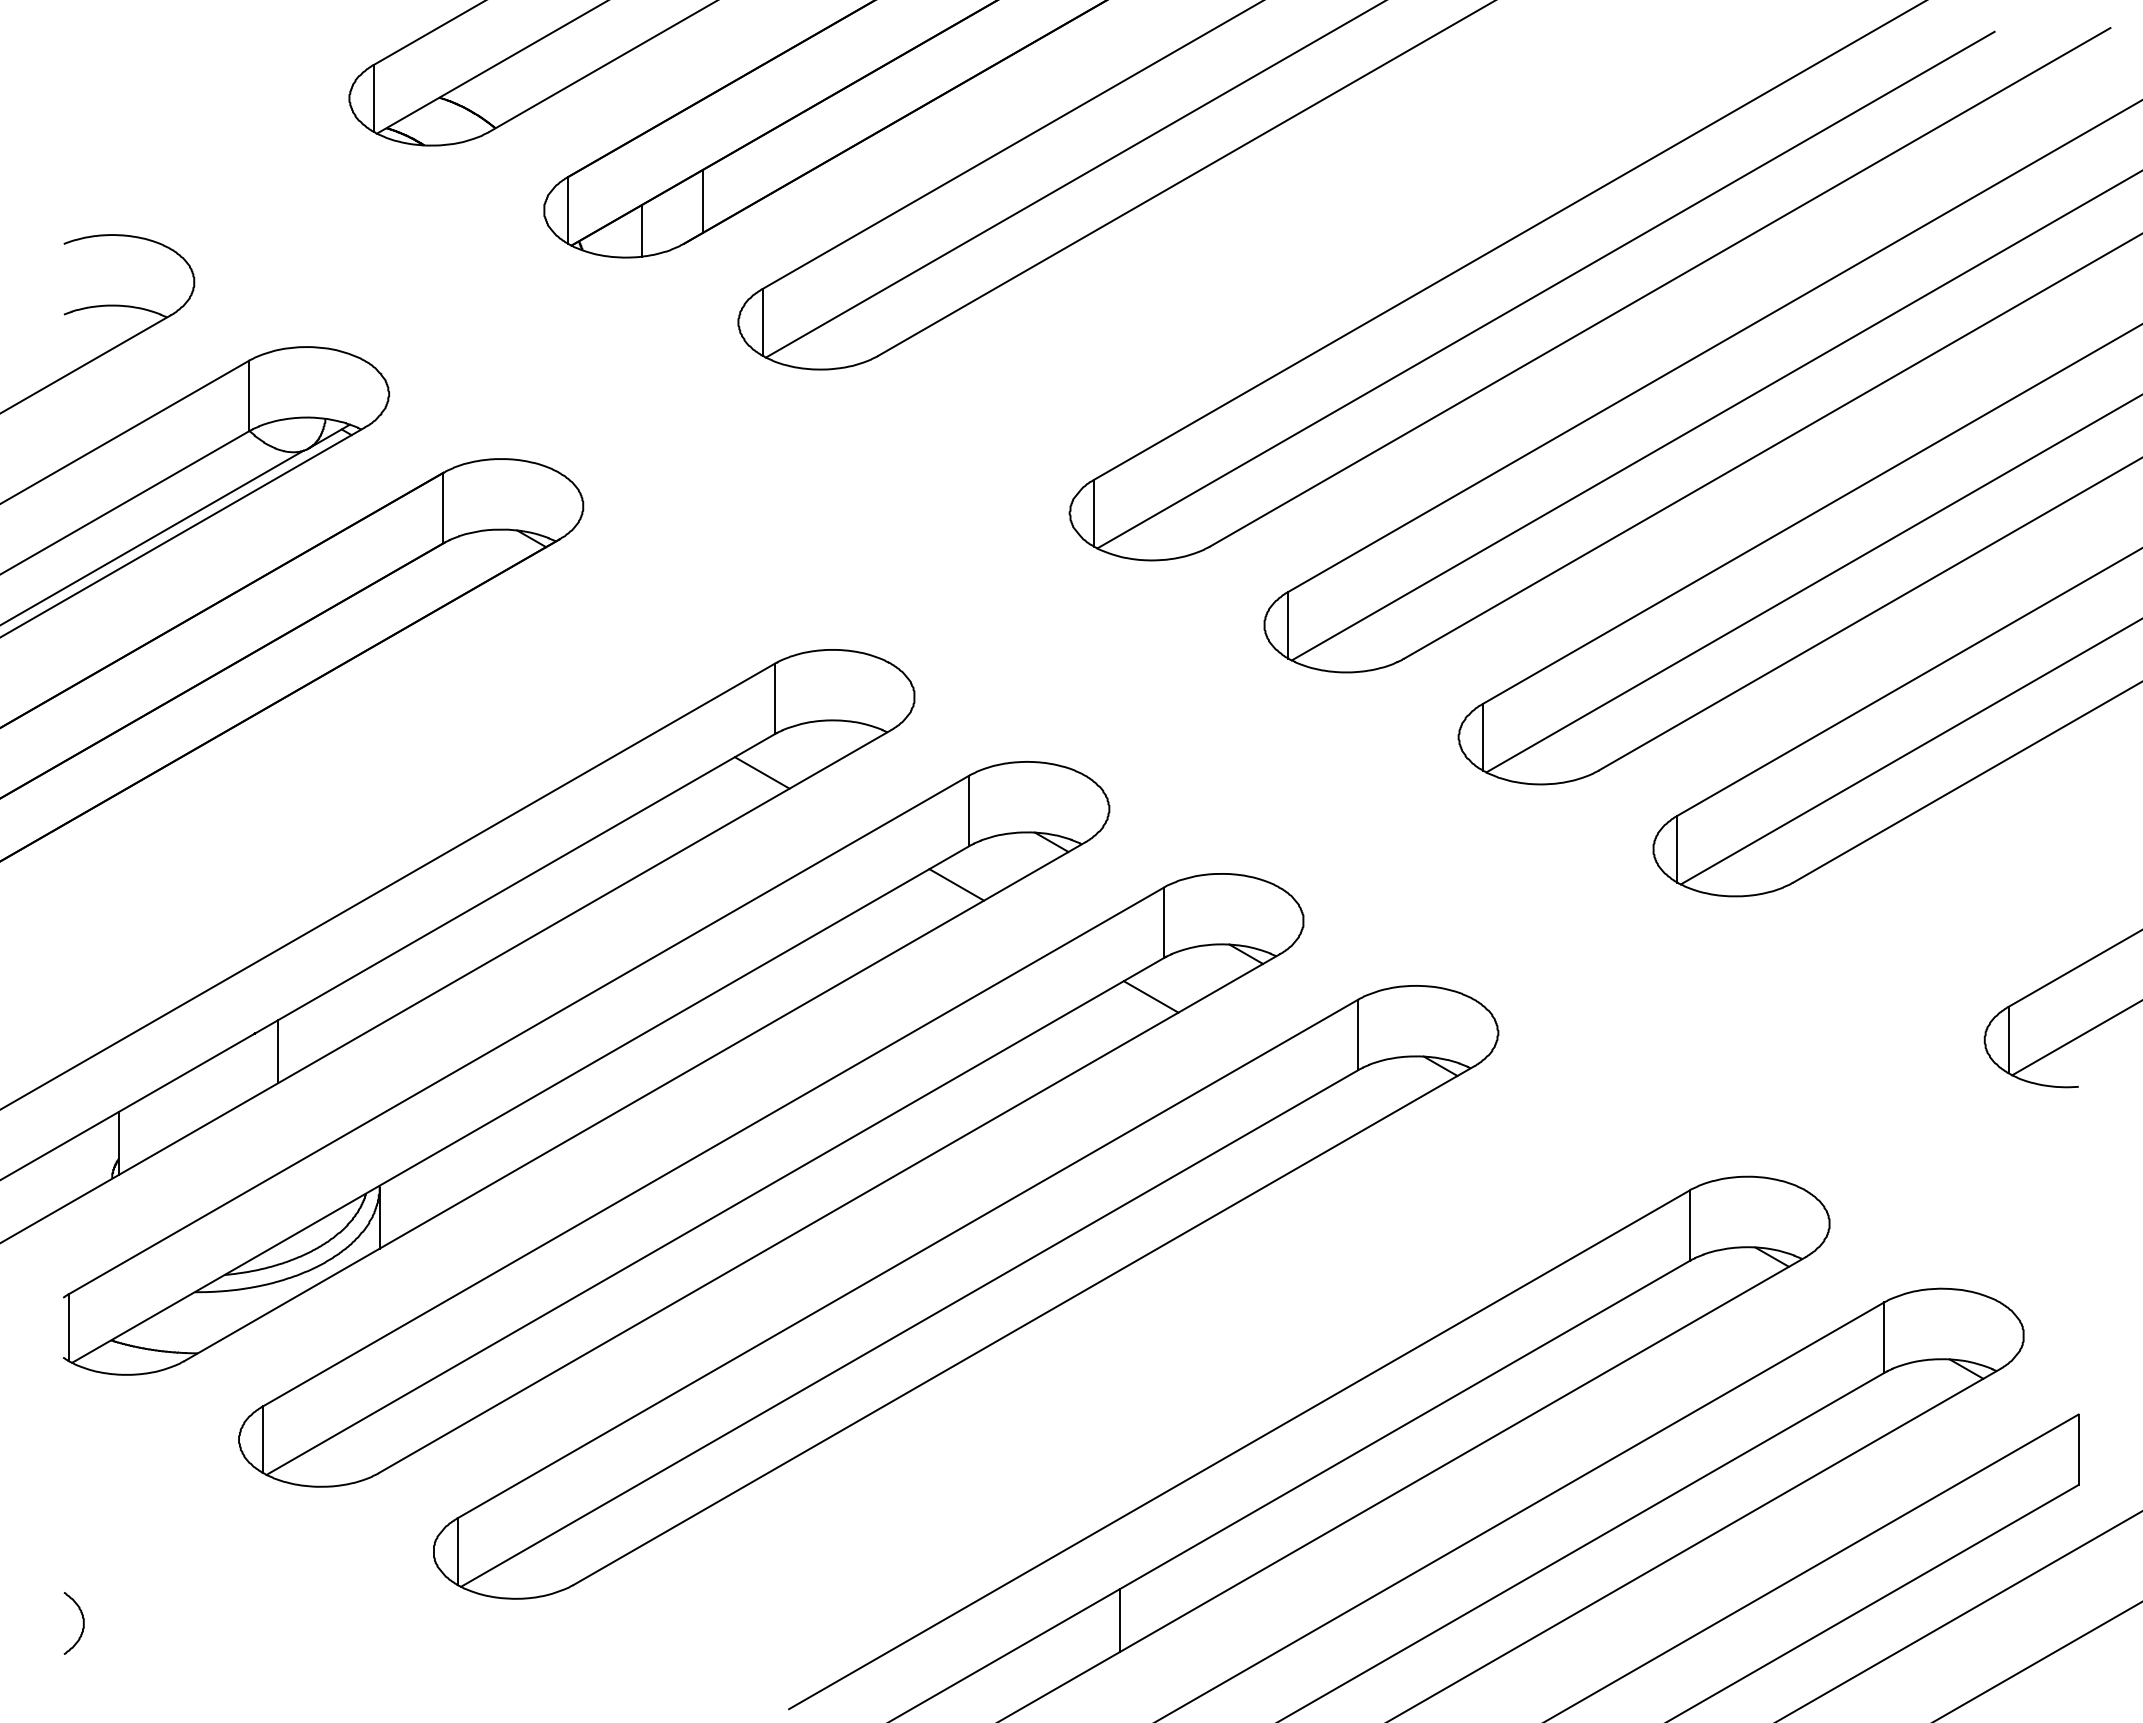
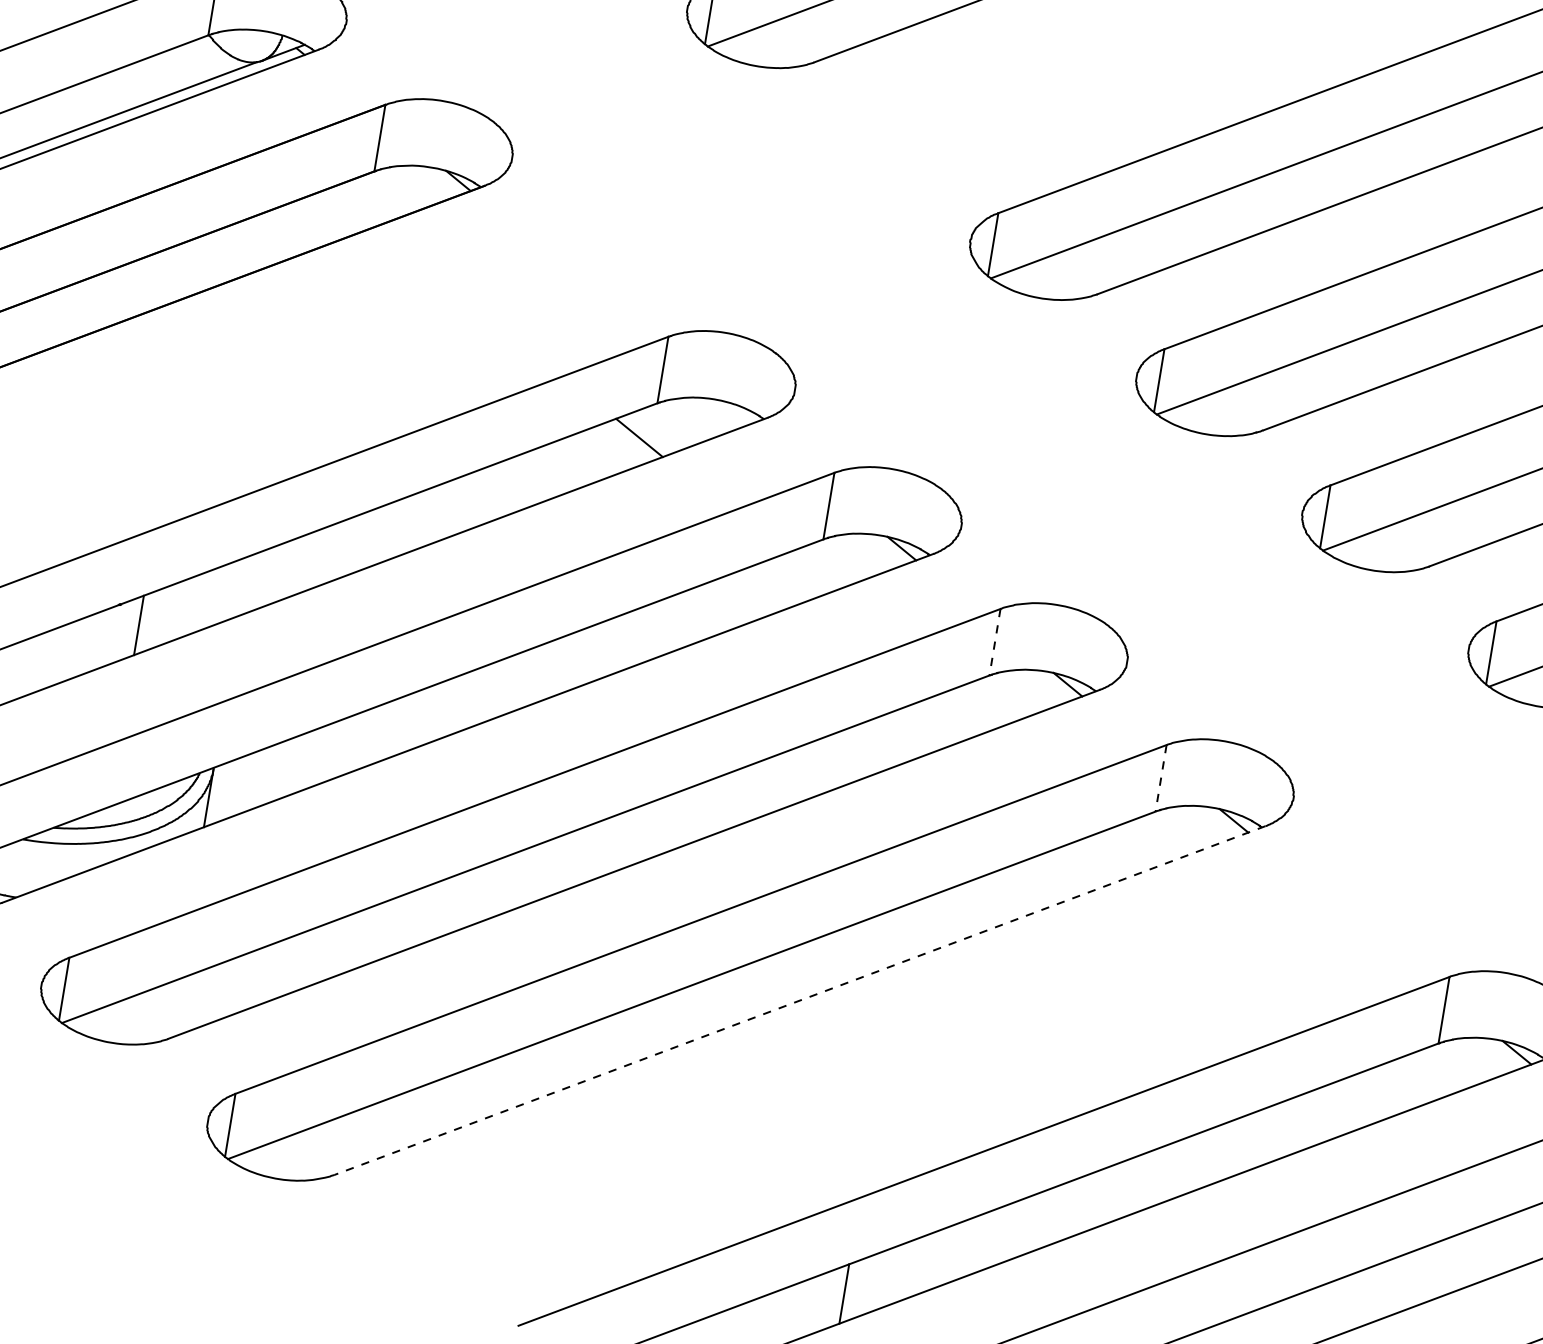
line: (956, 884) -> (805, 573), removed
line: (1163, 923) -> (994, 642), solid -> dashed
line: (1150, 996) -> (970, 709), removed
line: (1358, 1035) -> (1161, 778), solid -> dashed
line: (1023, 1325) -> (799, 1000), solid -> dashed

